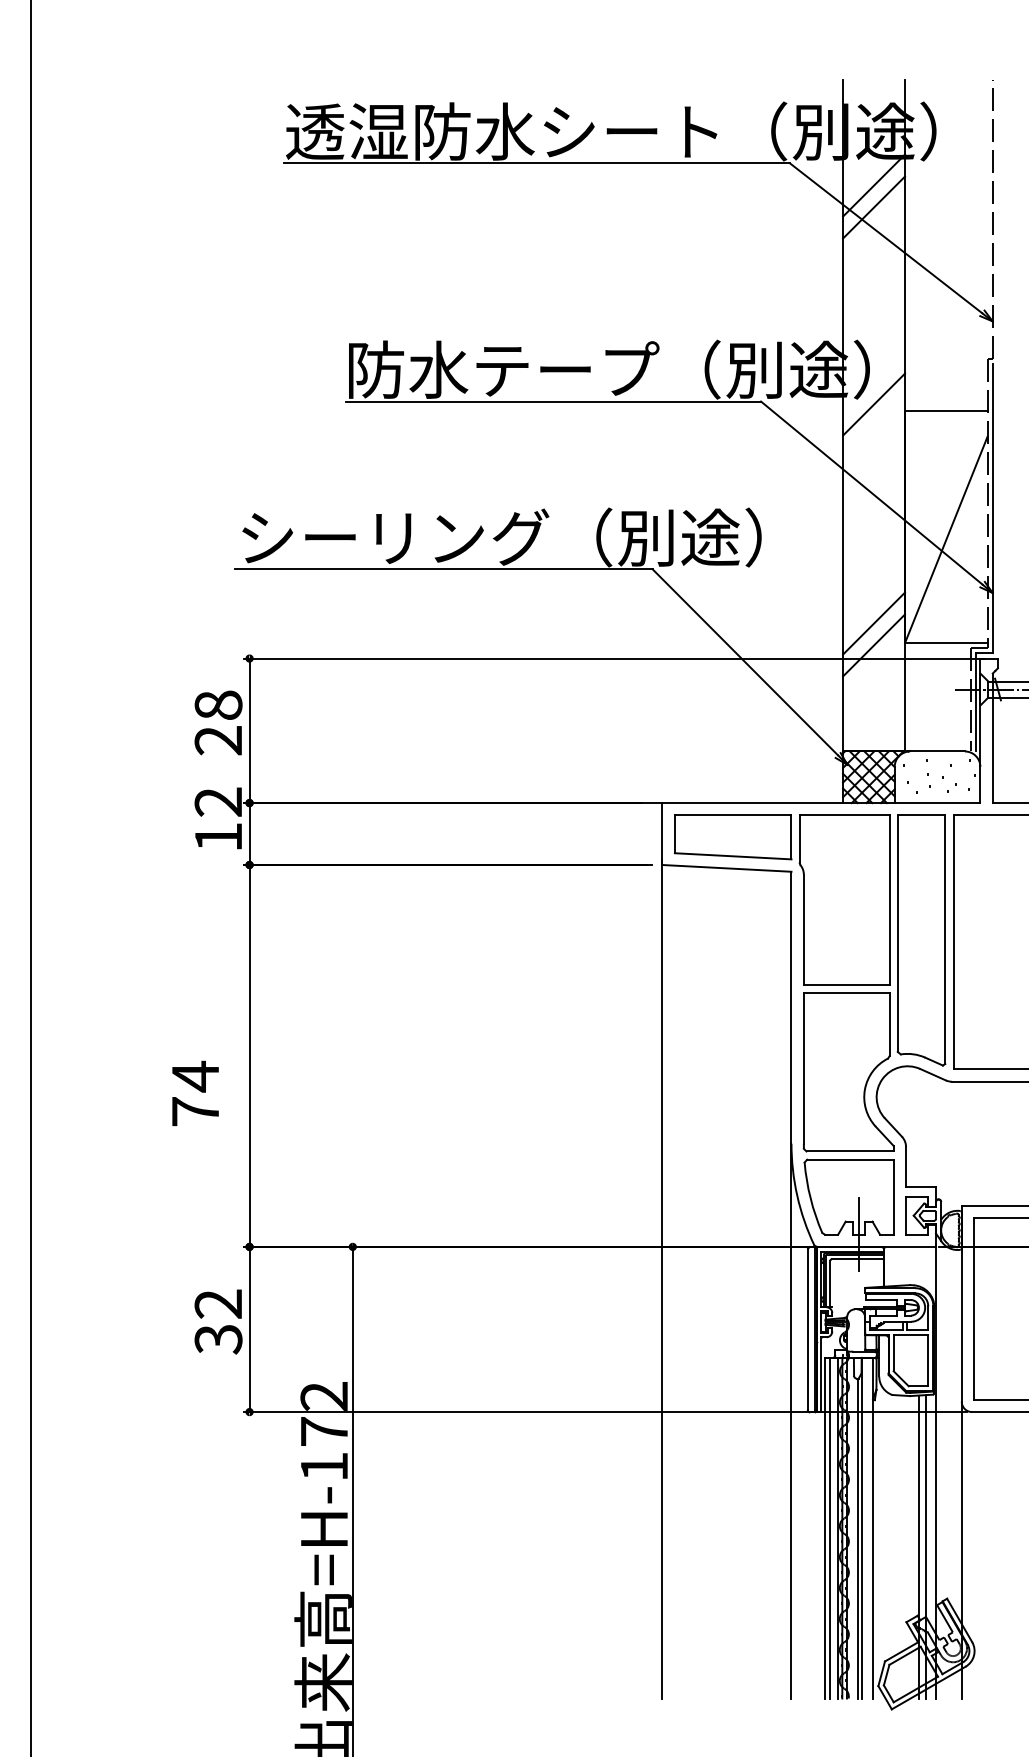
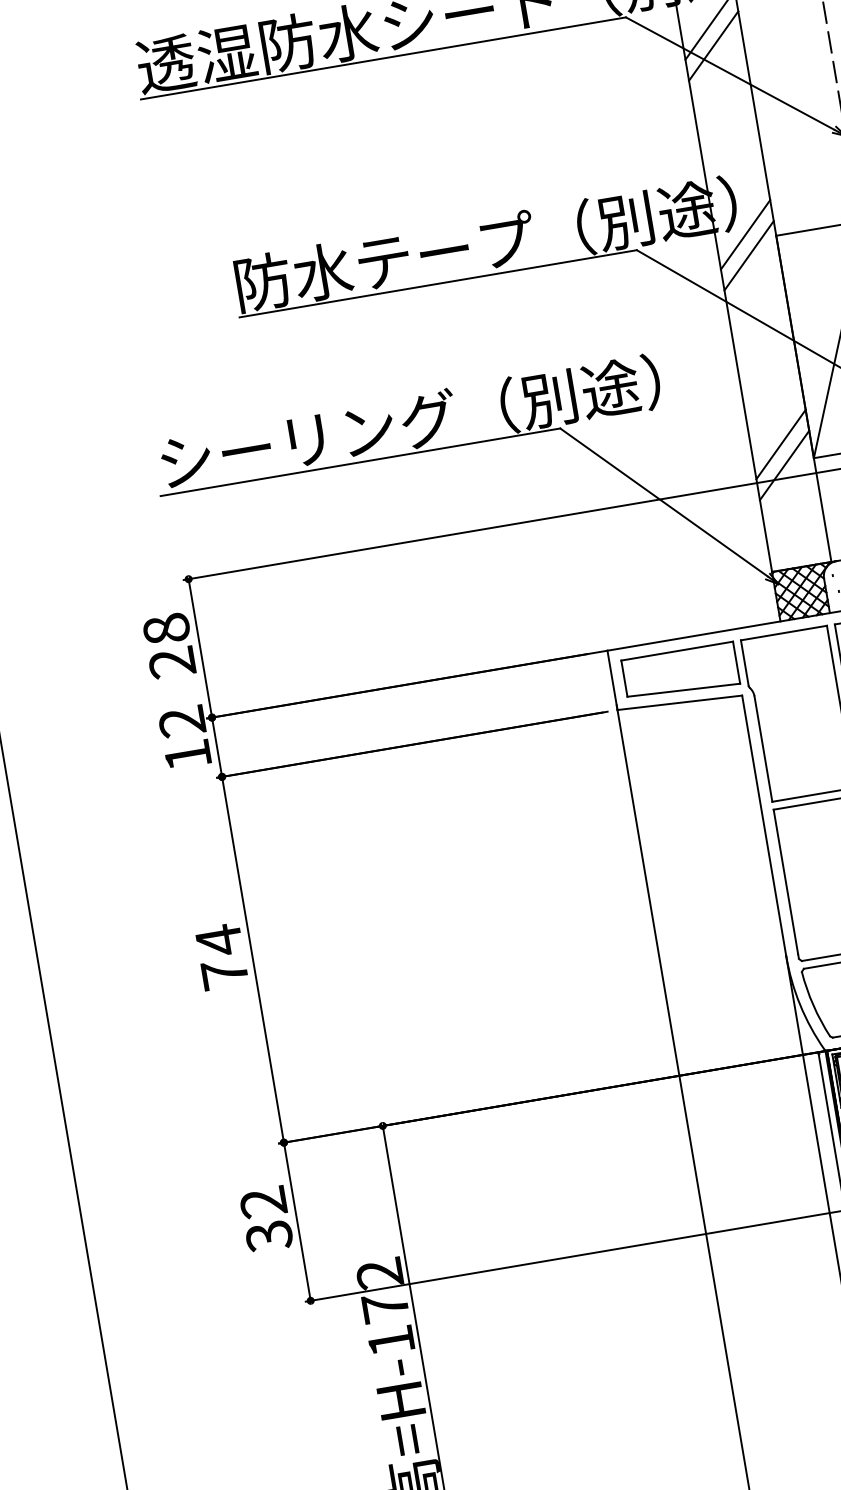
line: (874, 426) -> (749, 255), added
text: (195, 1092) -> (221, 955), moved

